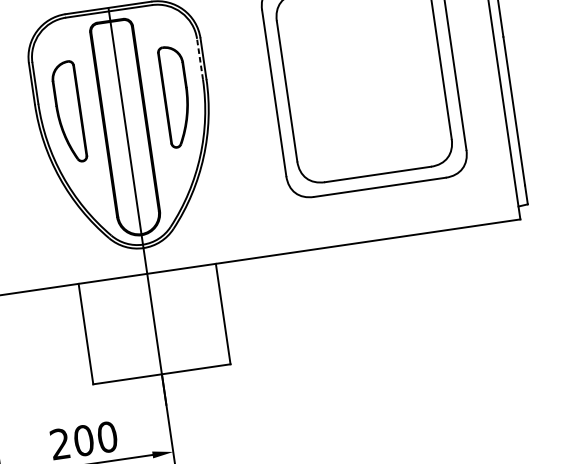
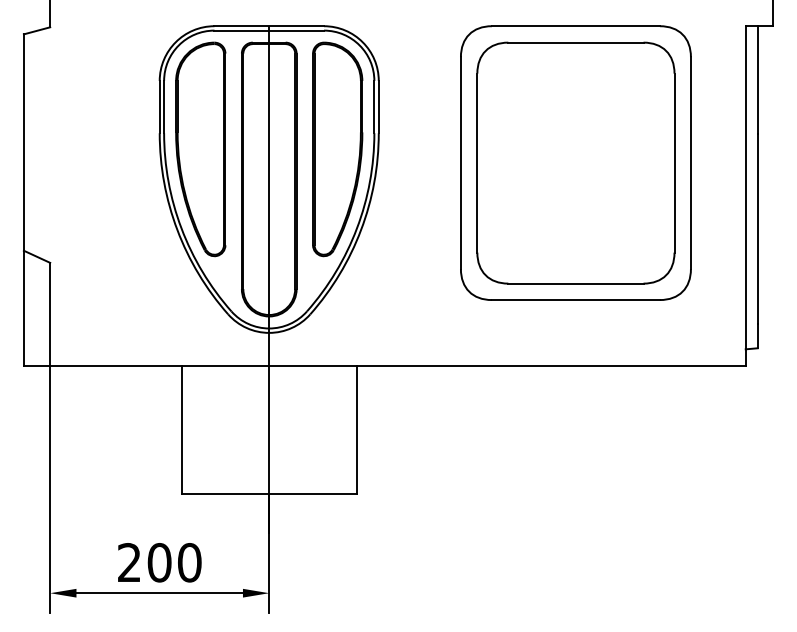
line: (200, 58) -> (374, 106), dashed -> solid
part: (176, 96) -> (337, 149), size x1.67
part: (68, 112) -> (200, 149), size x1.67

